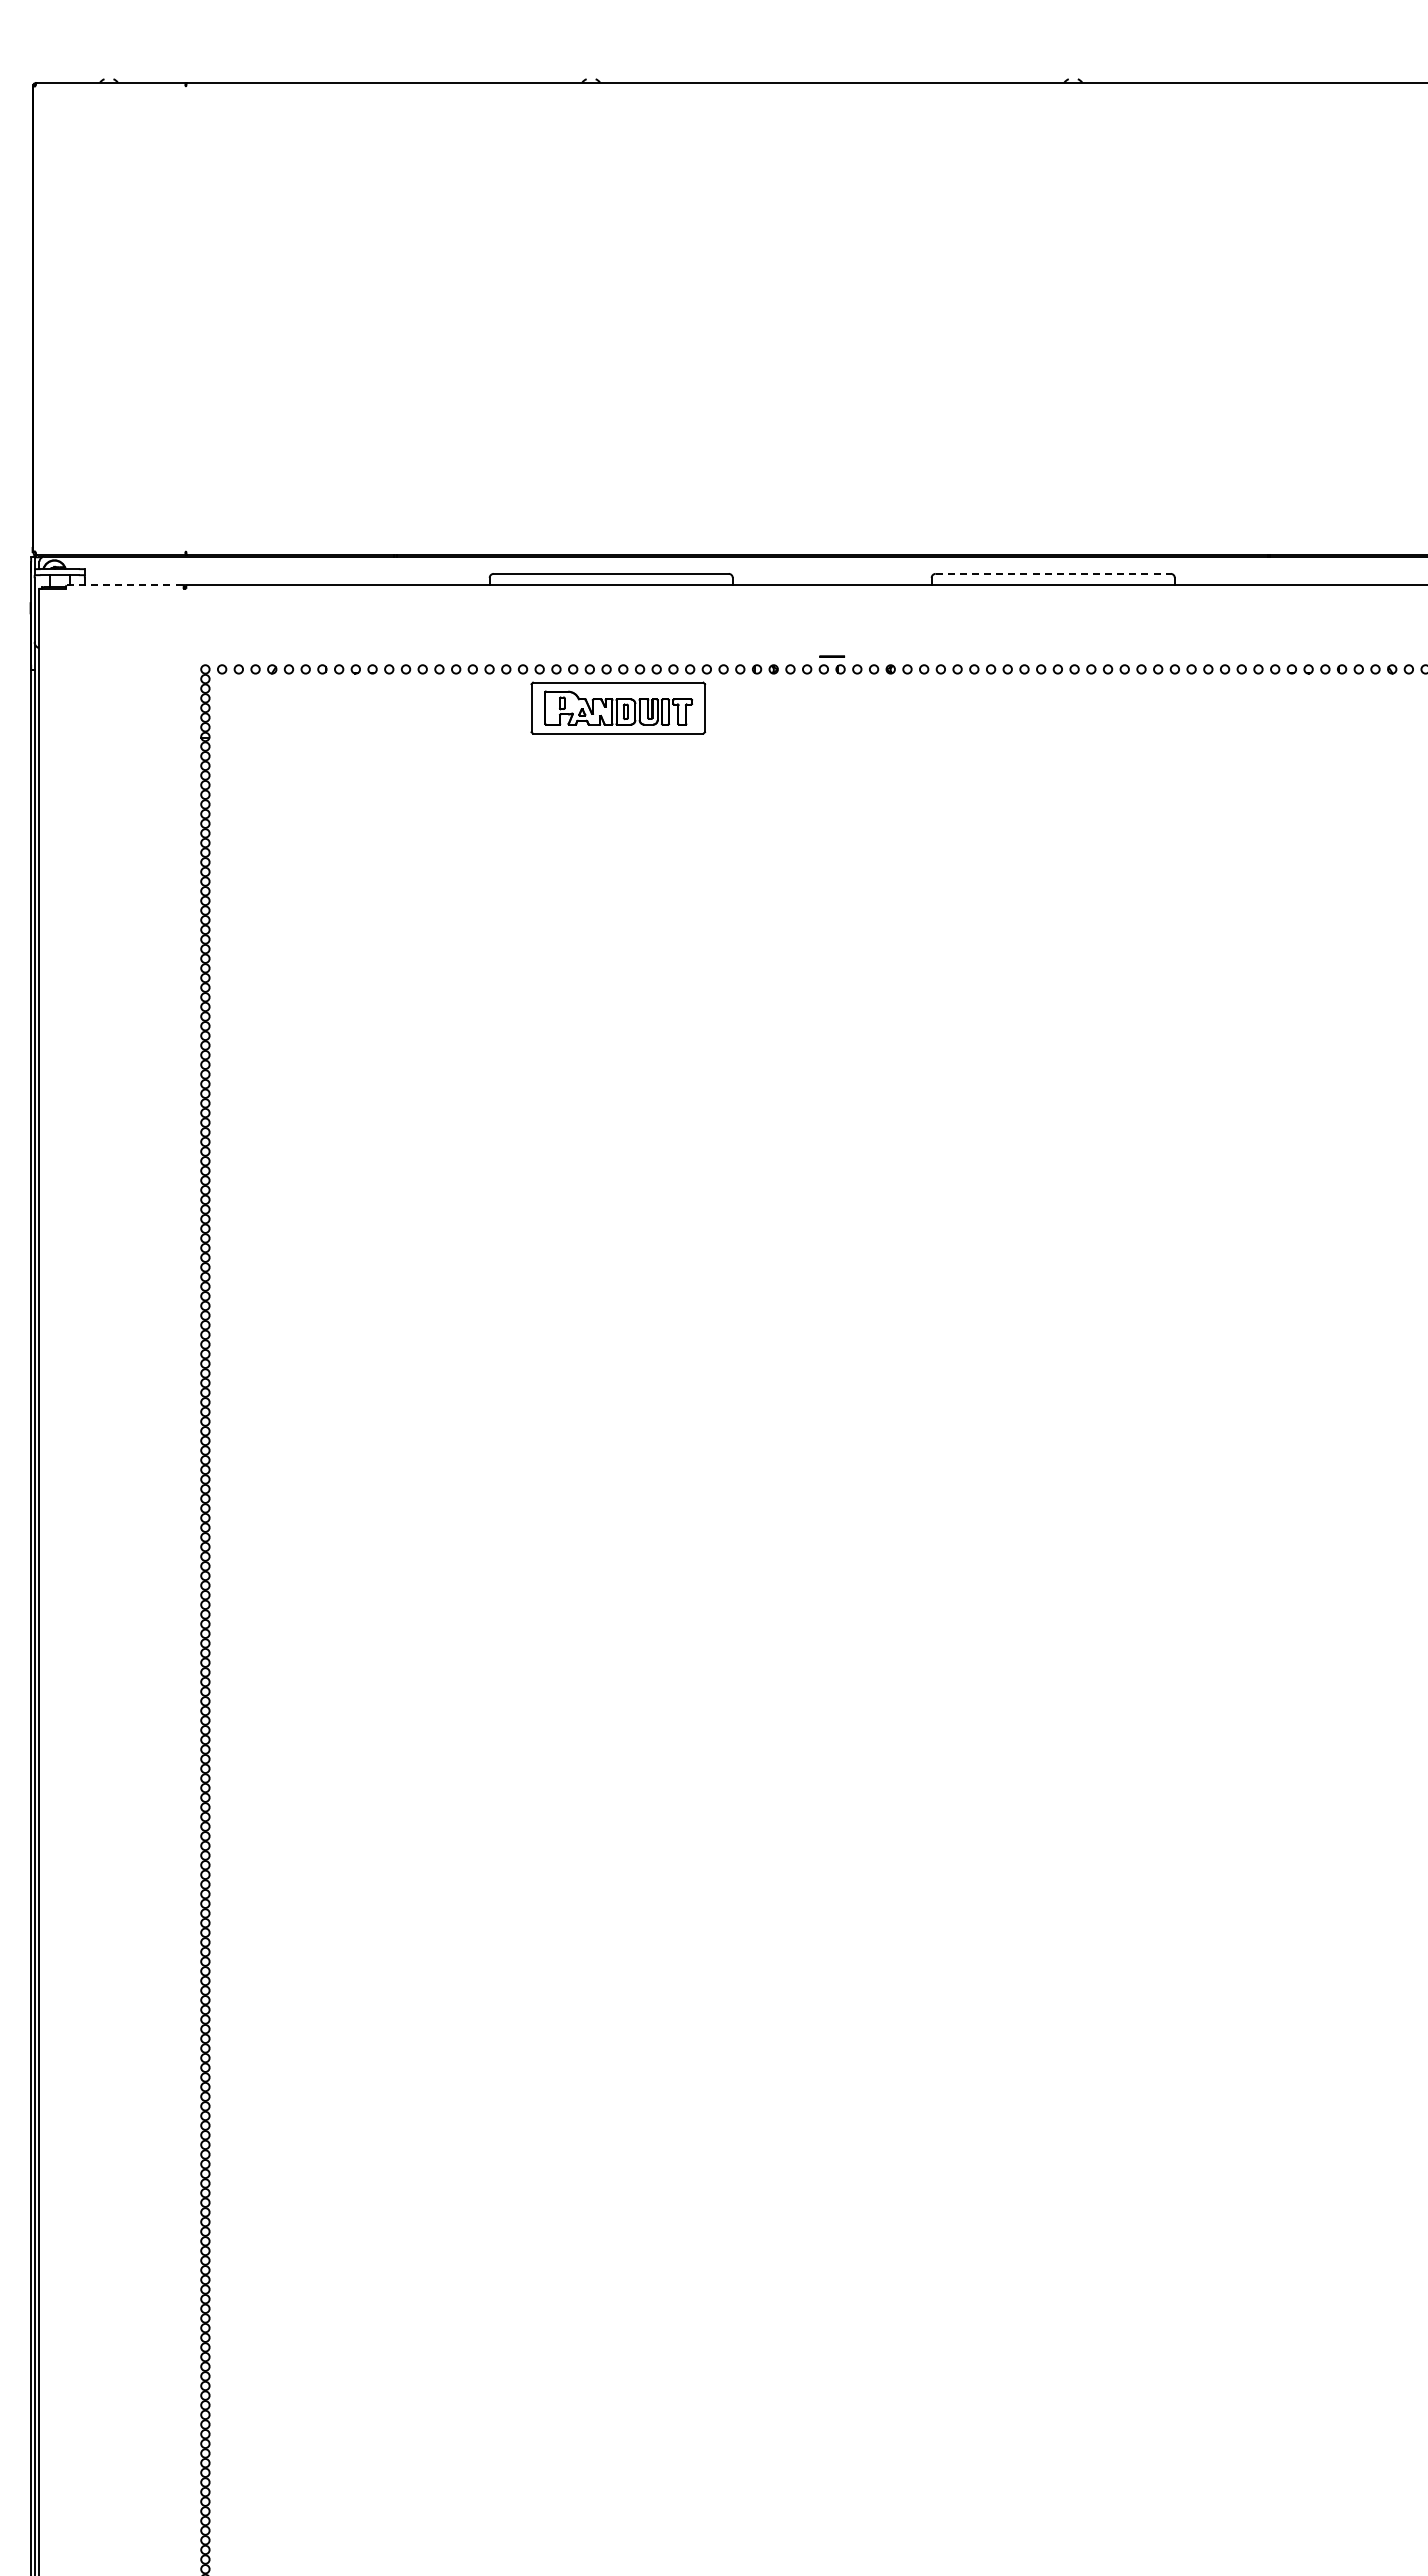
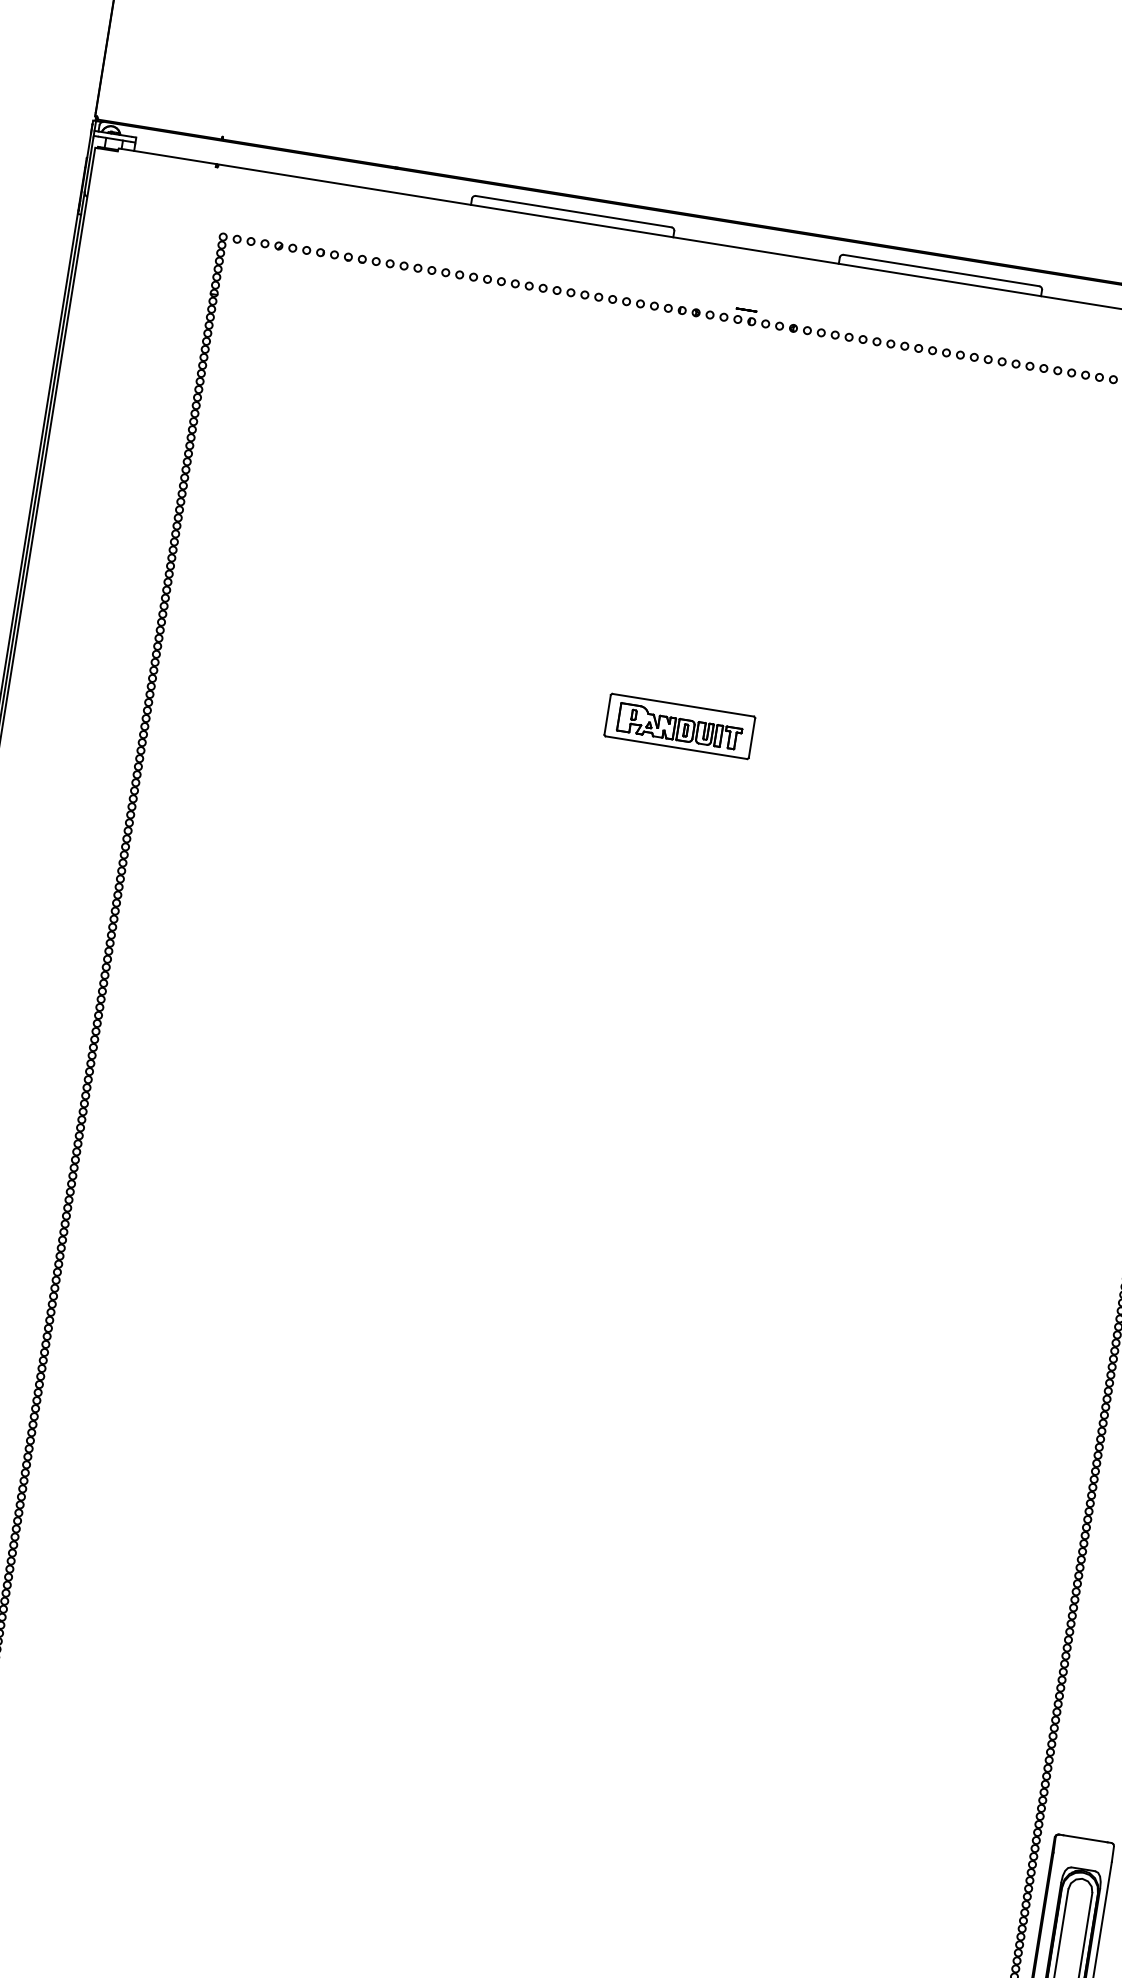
line: (1053, 573) -> (941, 270), dashed -> solid
line: (125, 585) -> (167, 156), dashed -> solid
part: (618, 707) -> (680, 725), moved

